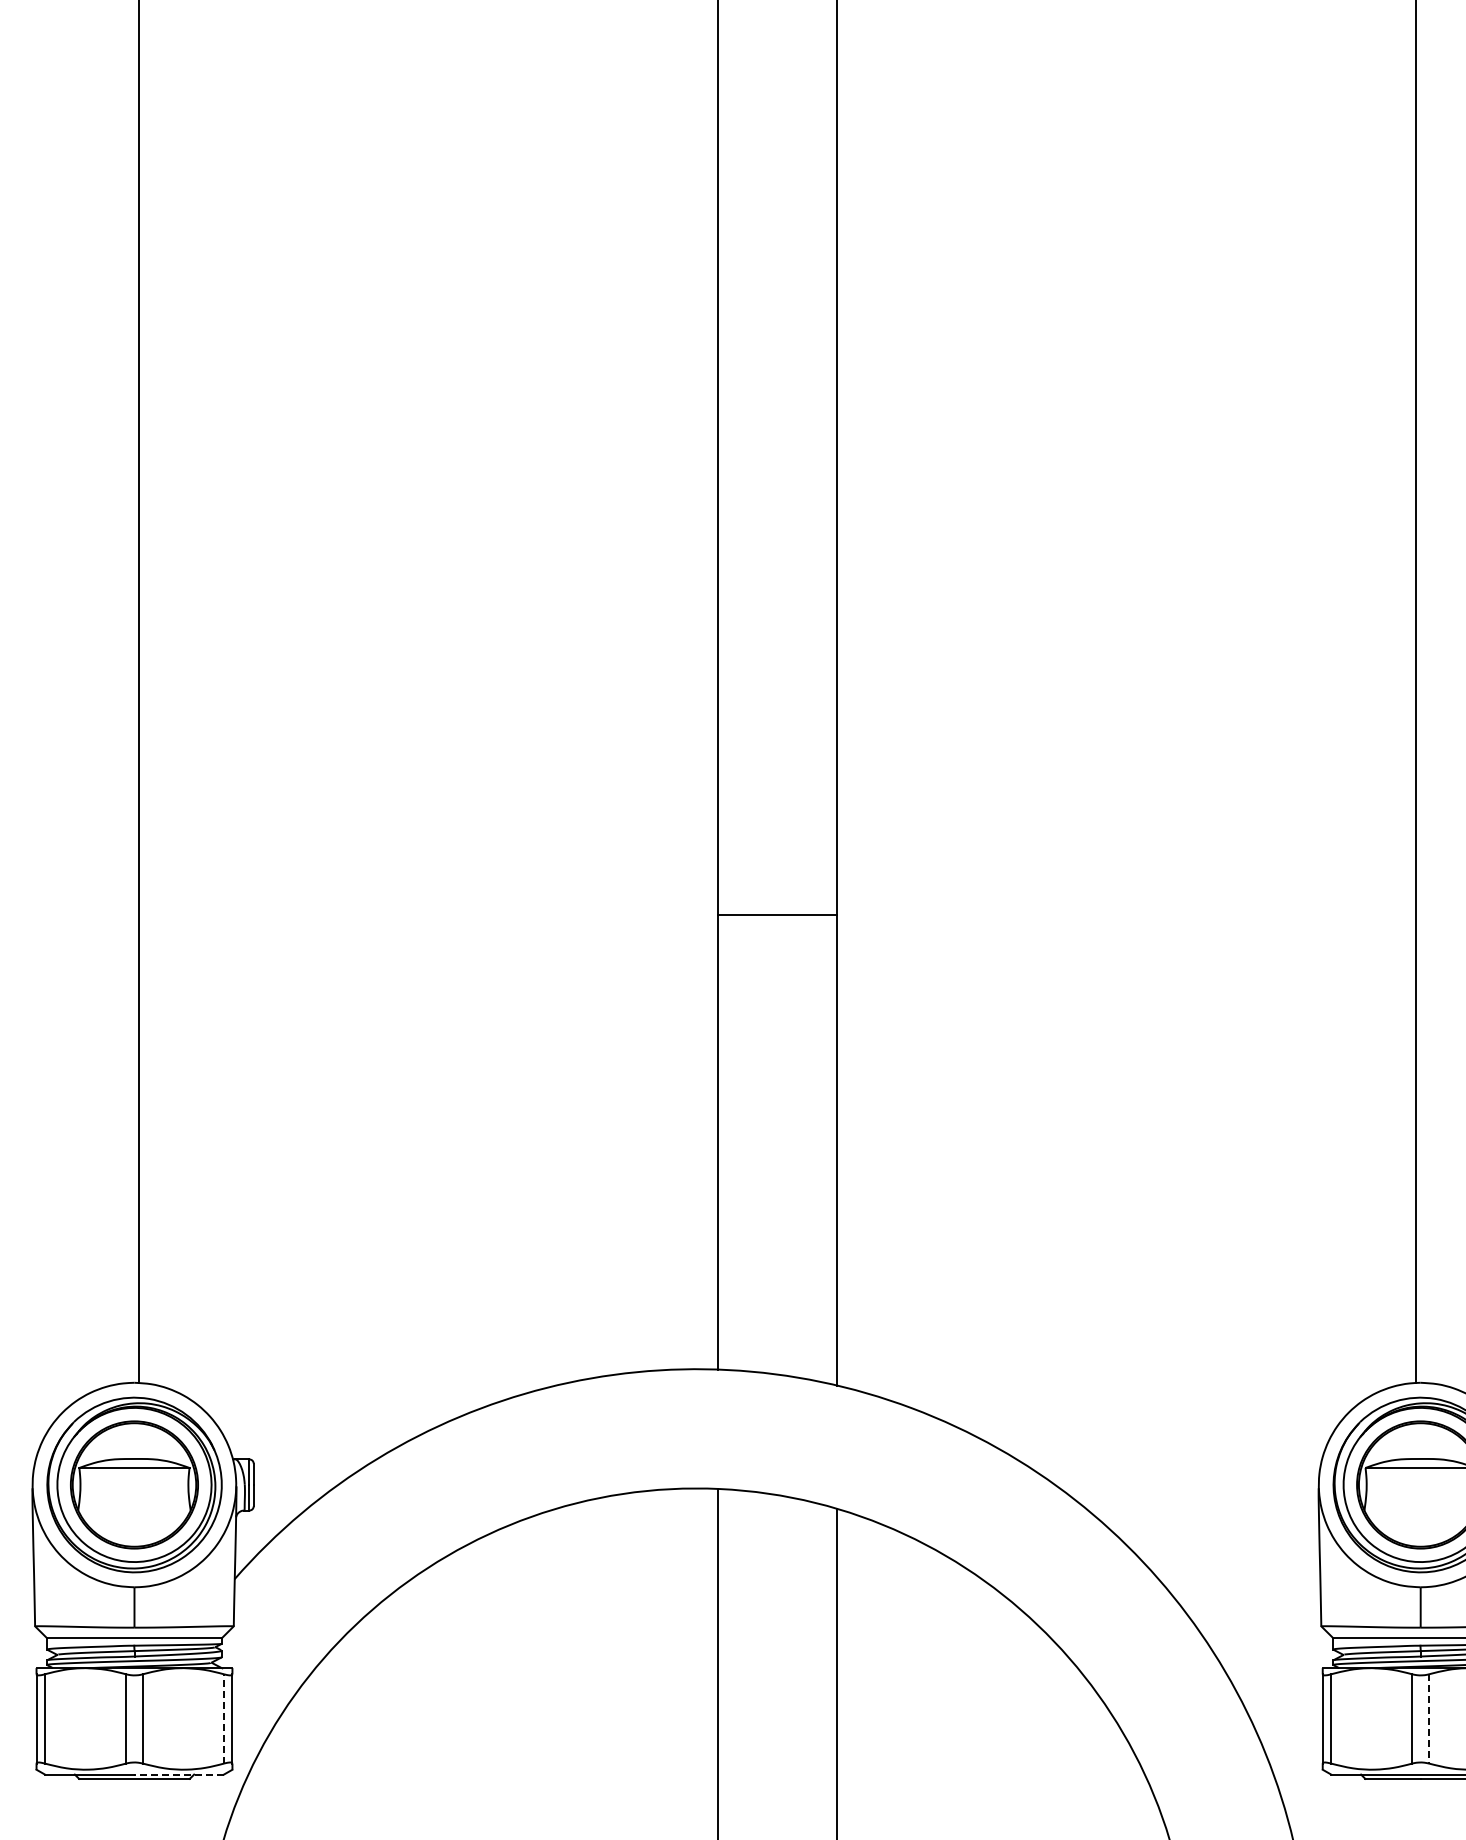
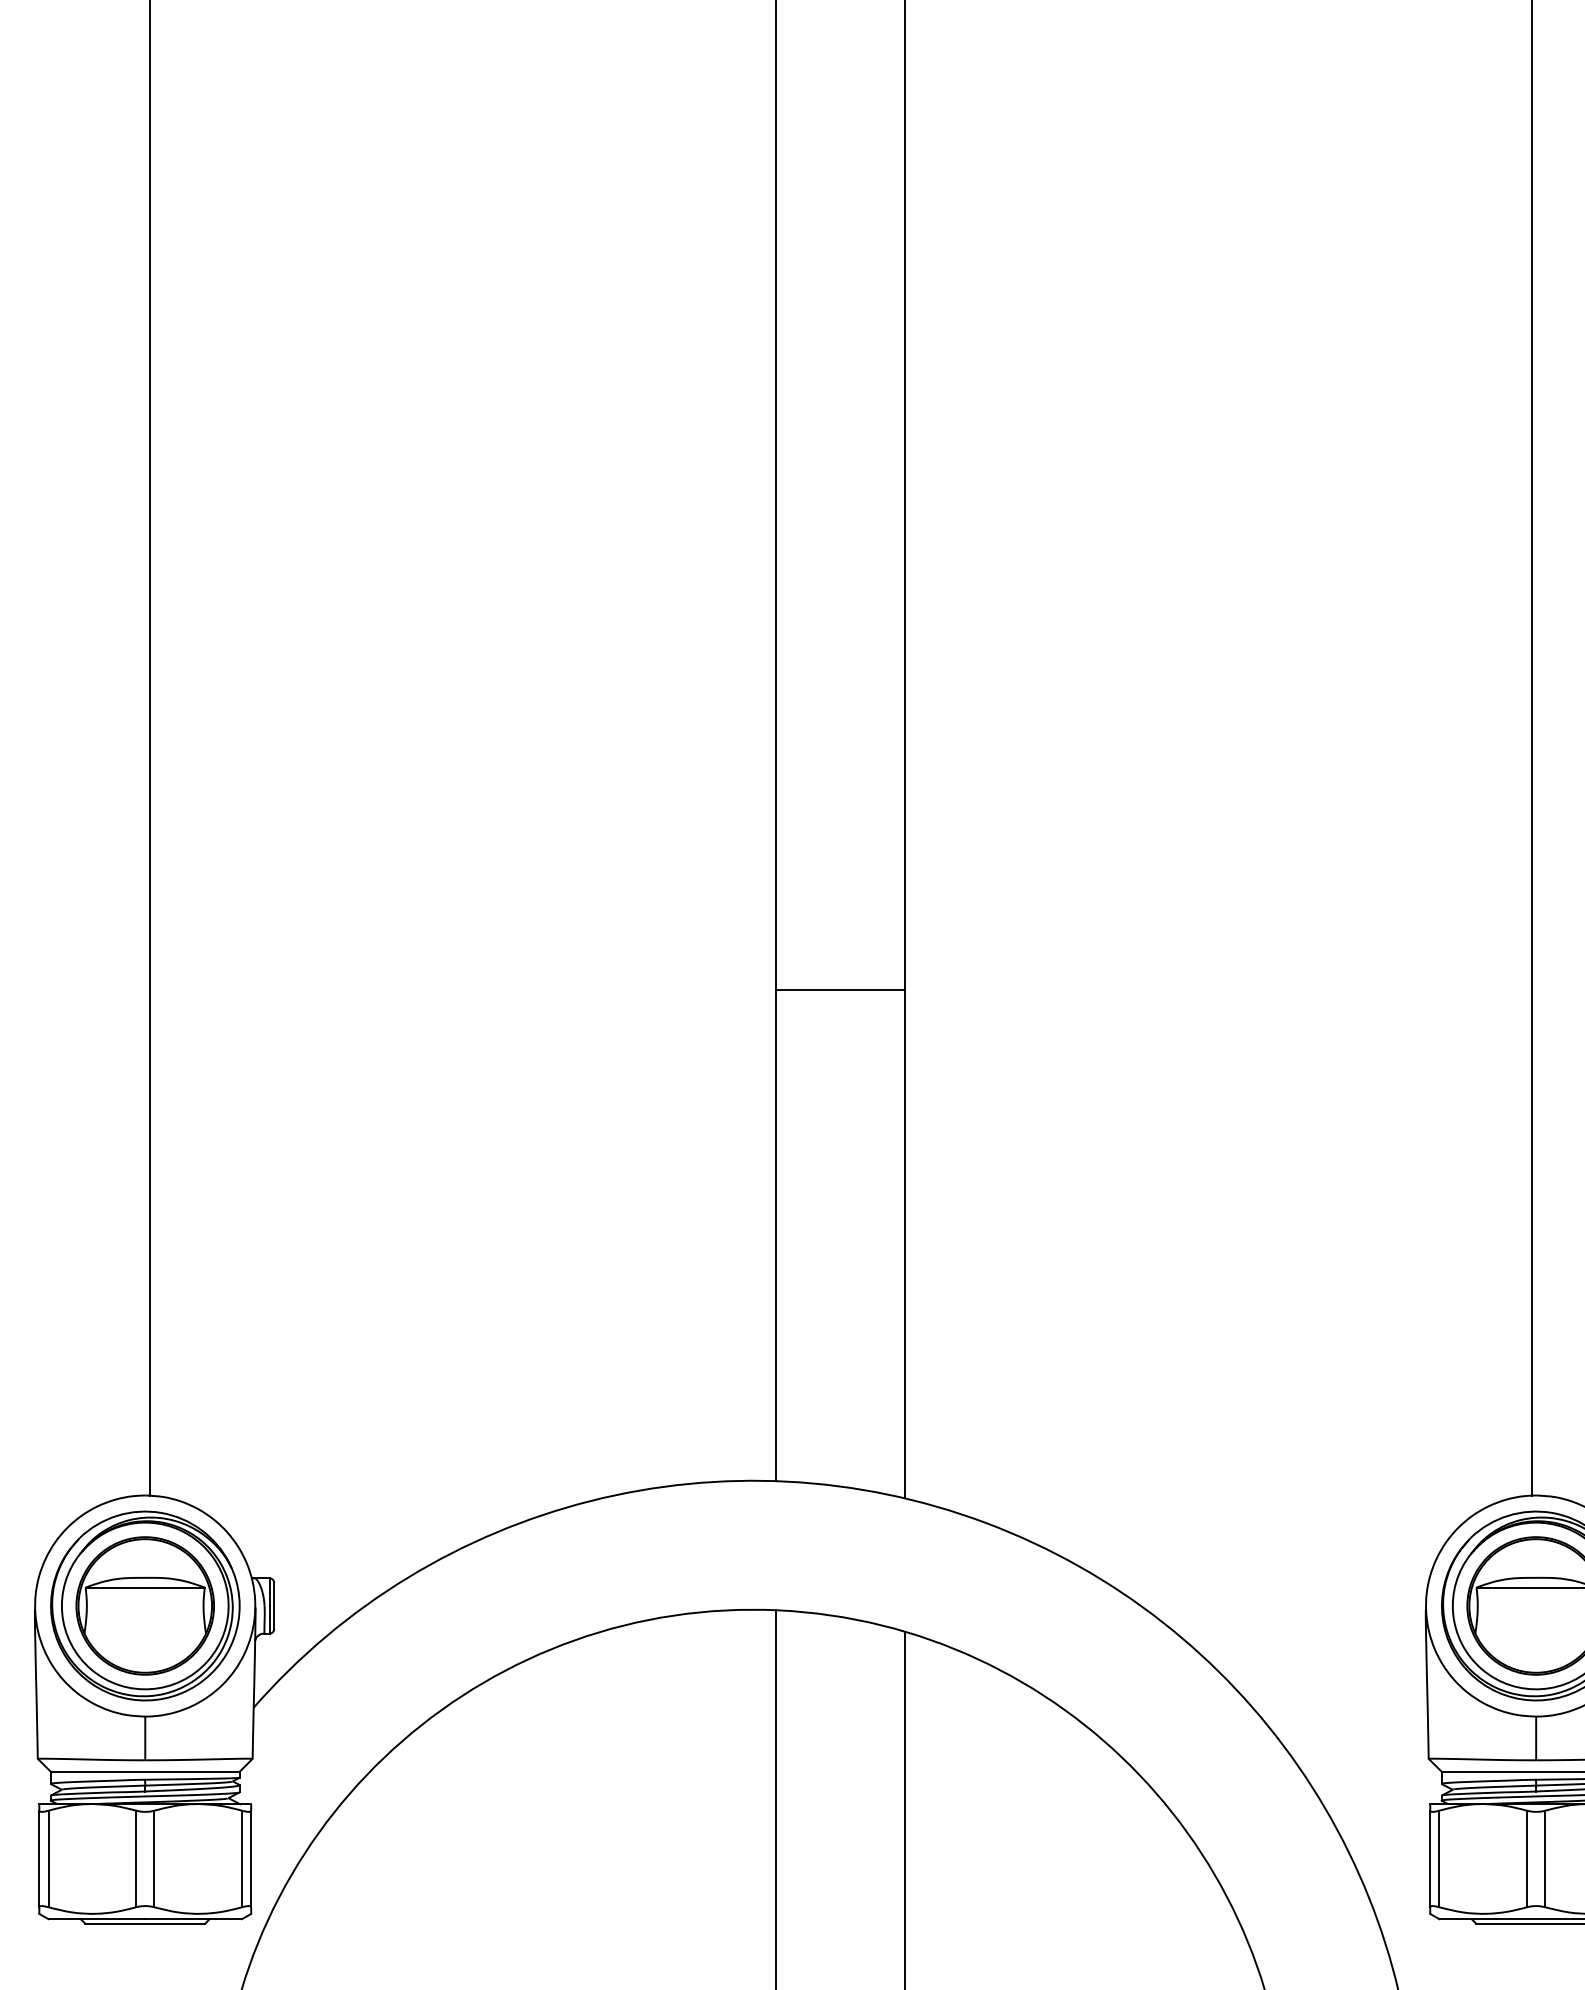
line: (223, 1718) -> (241, 1858), dashed -> solid
line: (1429, 1718) -> (1545, 1858), dashed -> solid
line: (179, 1774) -> (193, 1919), dashed -> solid

